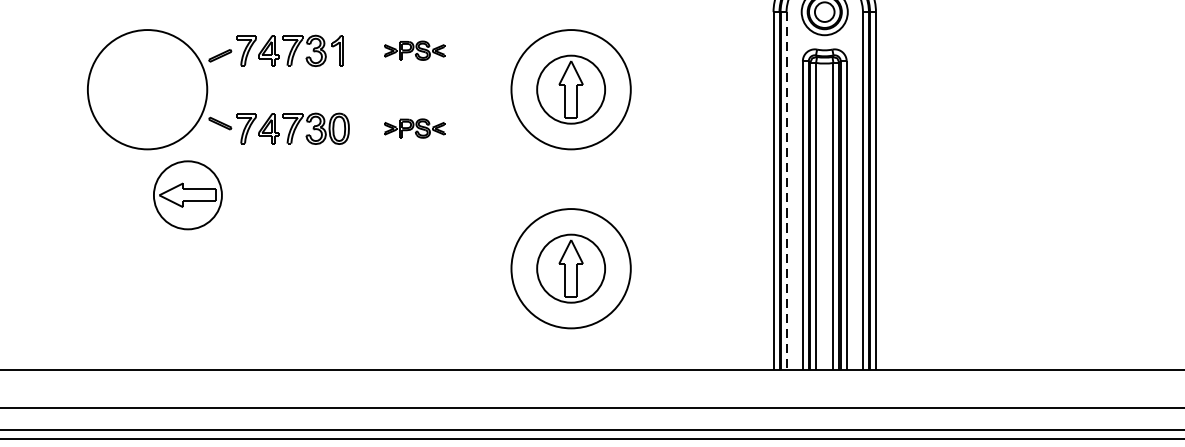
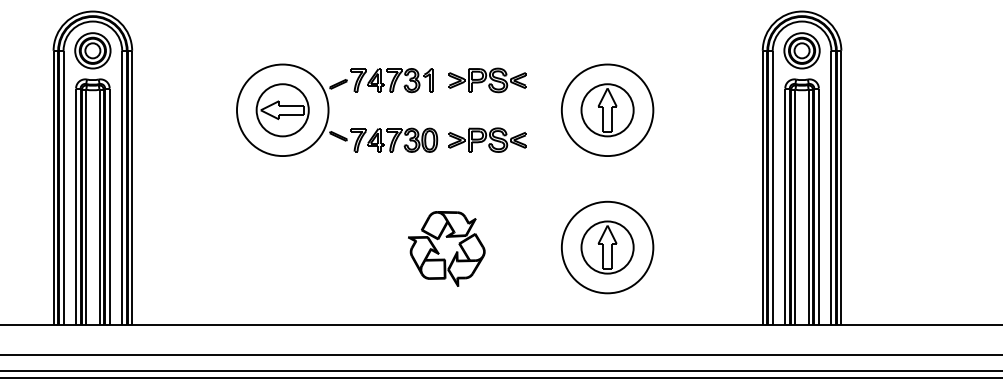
part: (414, 50) -> (487, 80), size x1.67
part: (414, 127) -> (487, 139), size x1.67
line: (786, 191) -> (772, 188), dashed -> solid
part: (187, 195) -> (282, 110), moved
part: (361, 269) -> (446, 248), added

